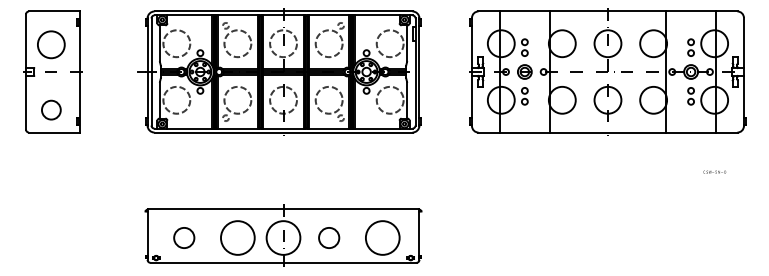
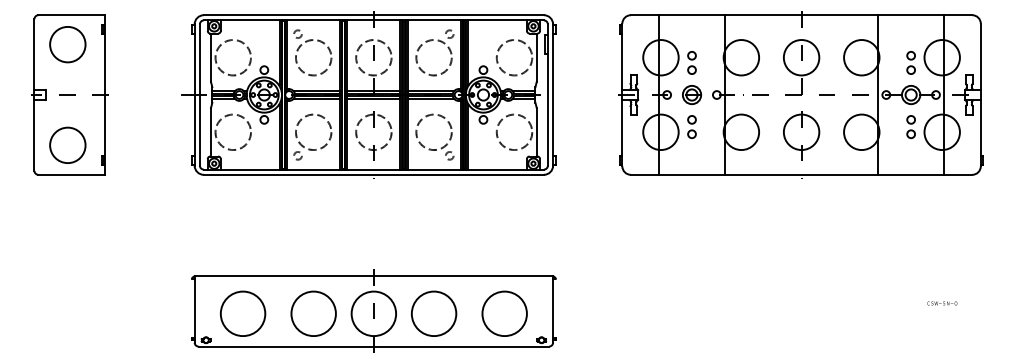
circle: (51, 44) -> (68, 44), moved
circle: (51, 109) -> (68, 144), size x1.43
text: (714, 171) -> (942, 302), moved
circle: (184, 237) -> (243, 313), size x1.67
circle: (329, 237) -> (434, 313), size x1.67

